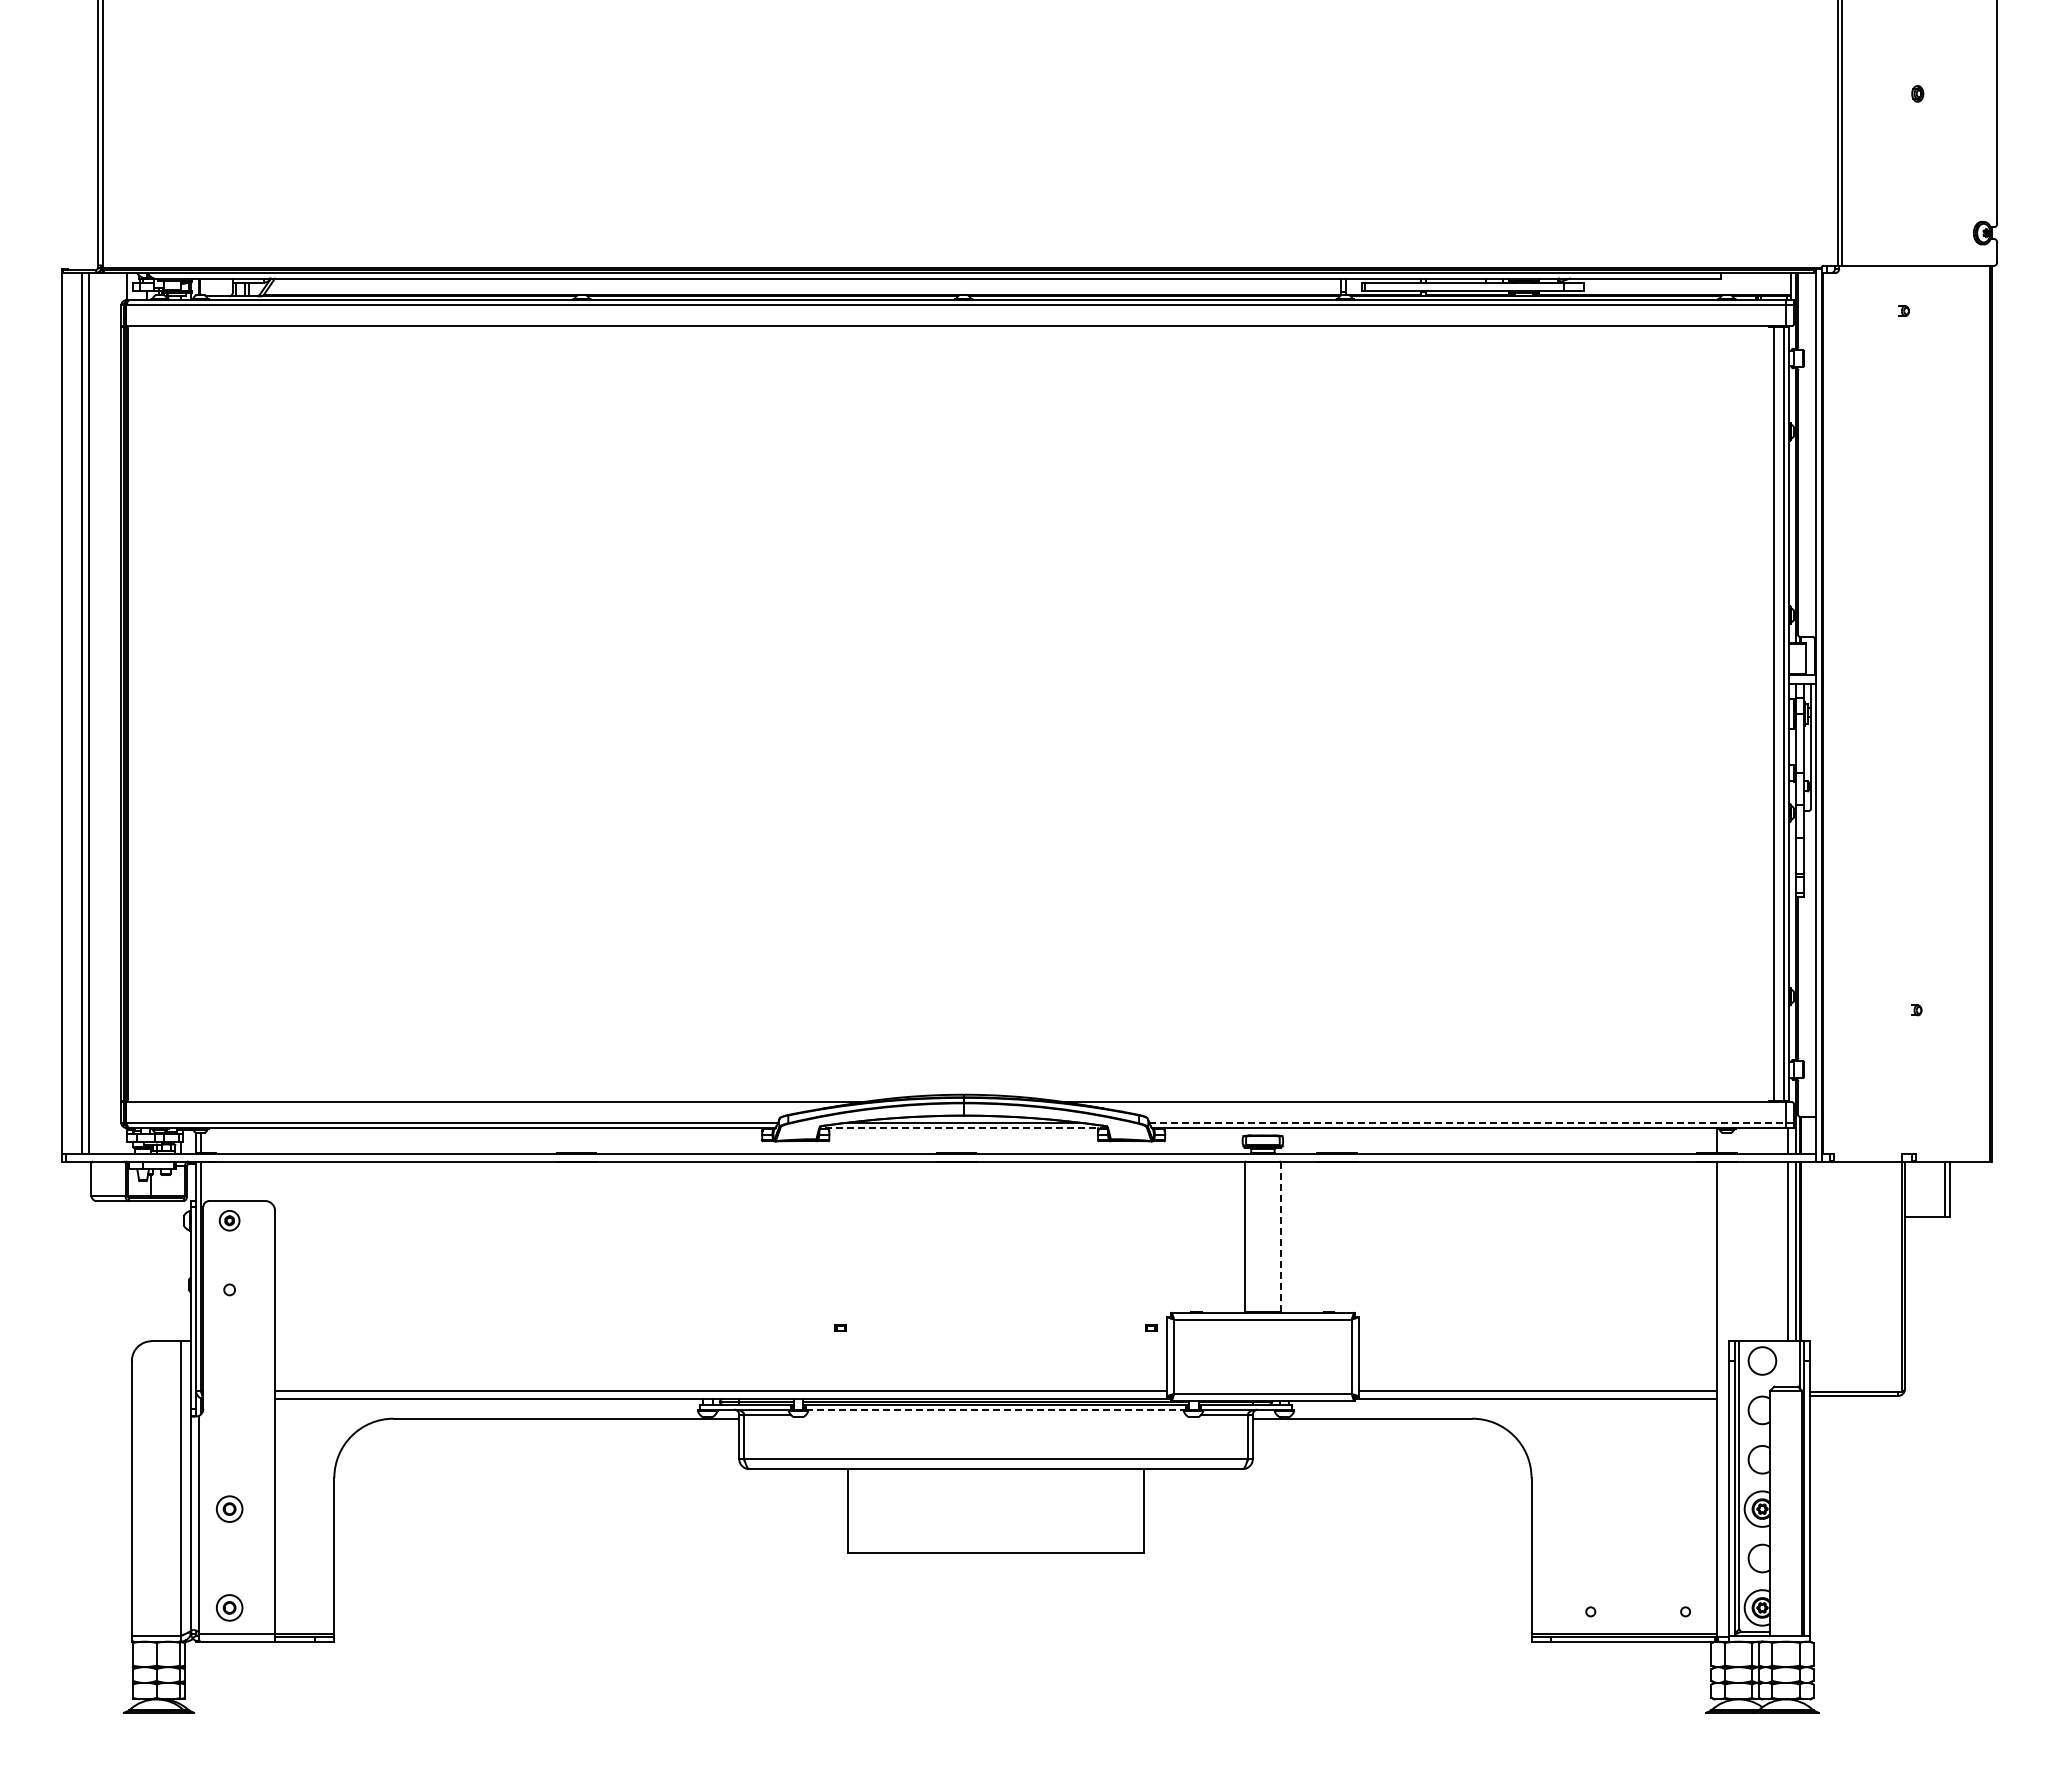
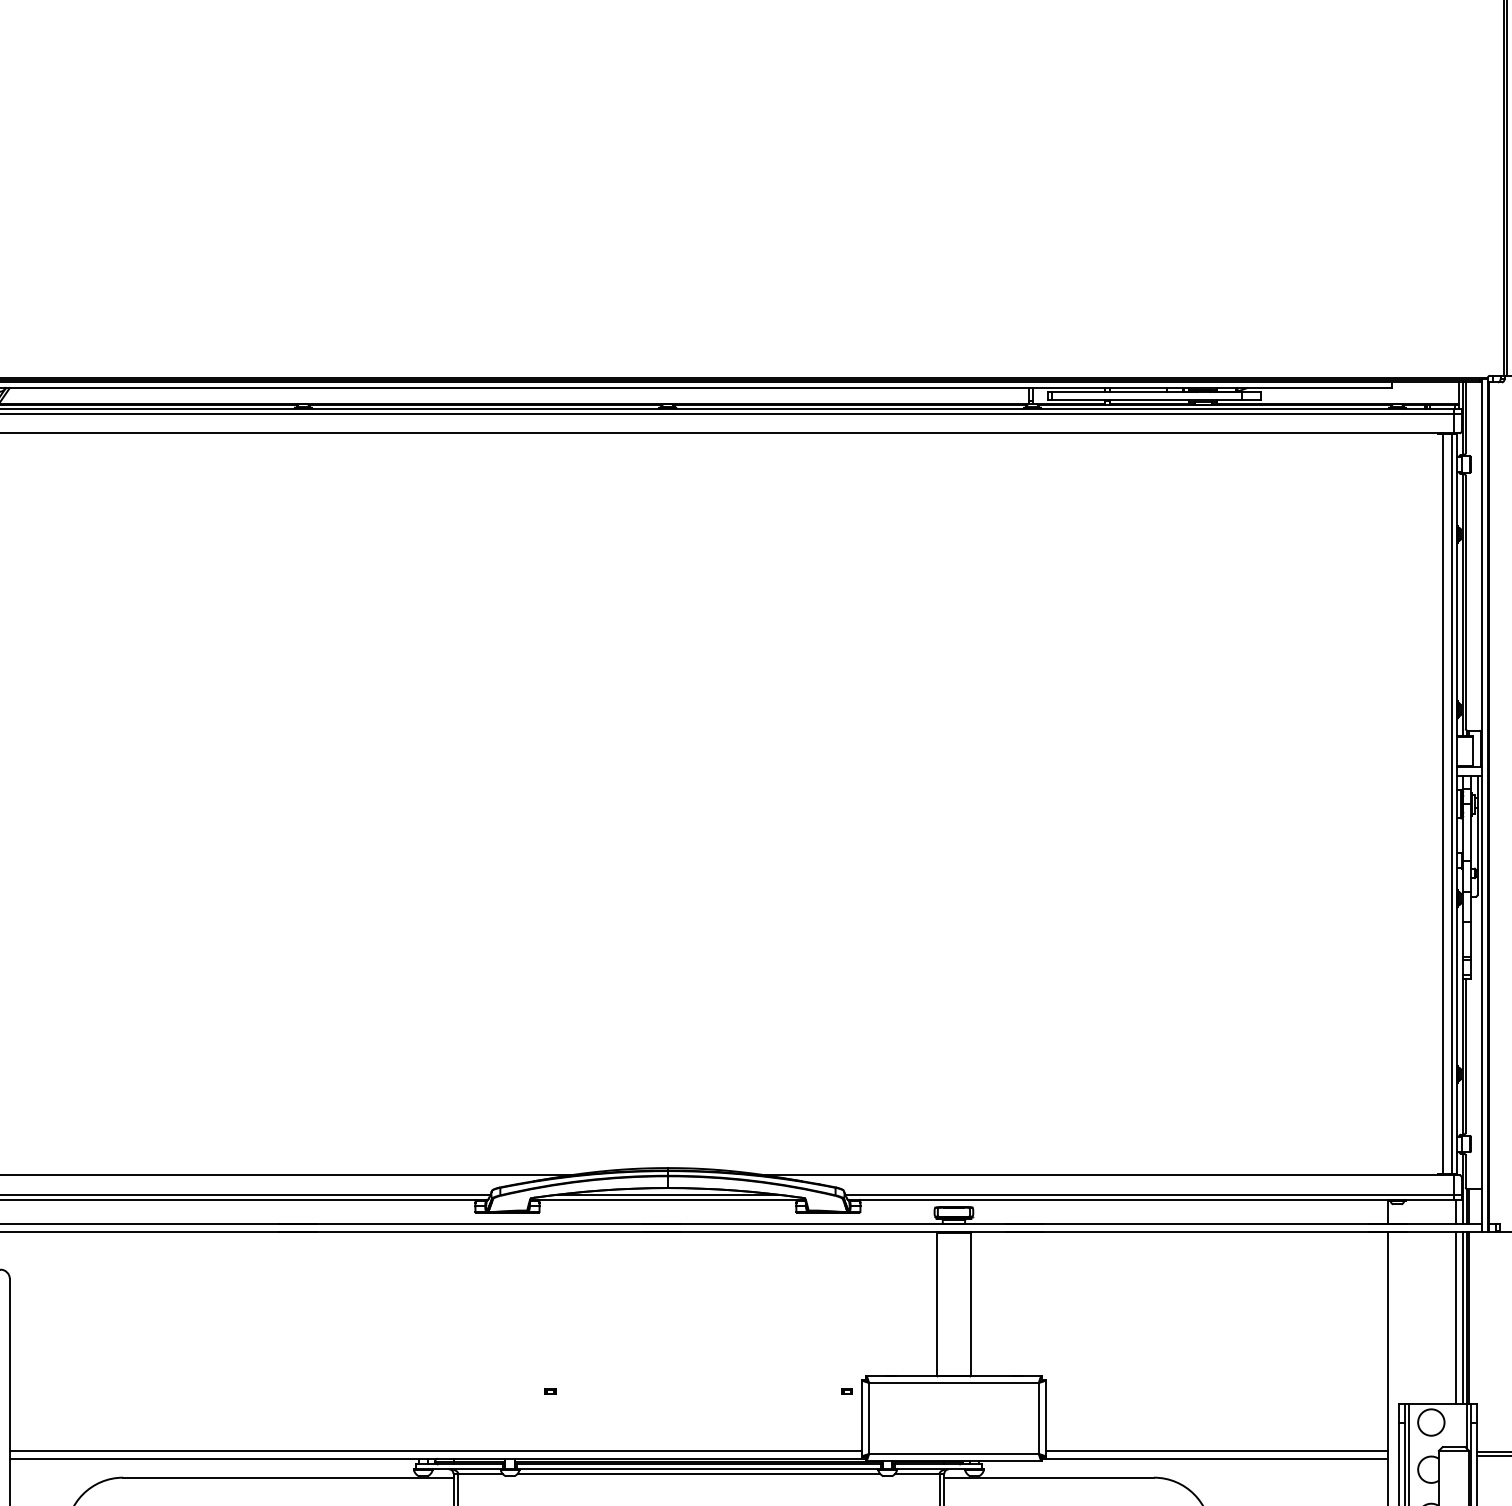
line: (1472, 1123) -> (1154, 1195), dashed -> solid
line: (963, 1127) -> (667, 1199), dashed -> solid
line: (1280, 1237) -> (970, 1304), dashed -> solid
line: (995, 1409) -> (698, 1468), dashed -> solid
line: (995, 1414) -> (698, 1473), added

